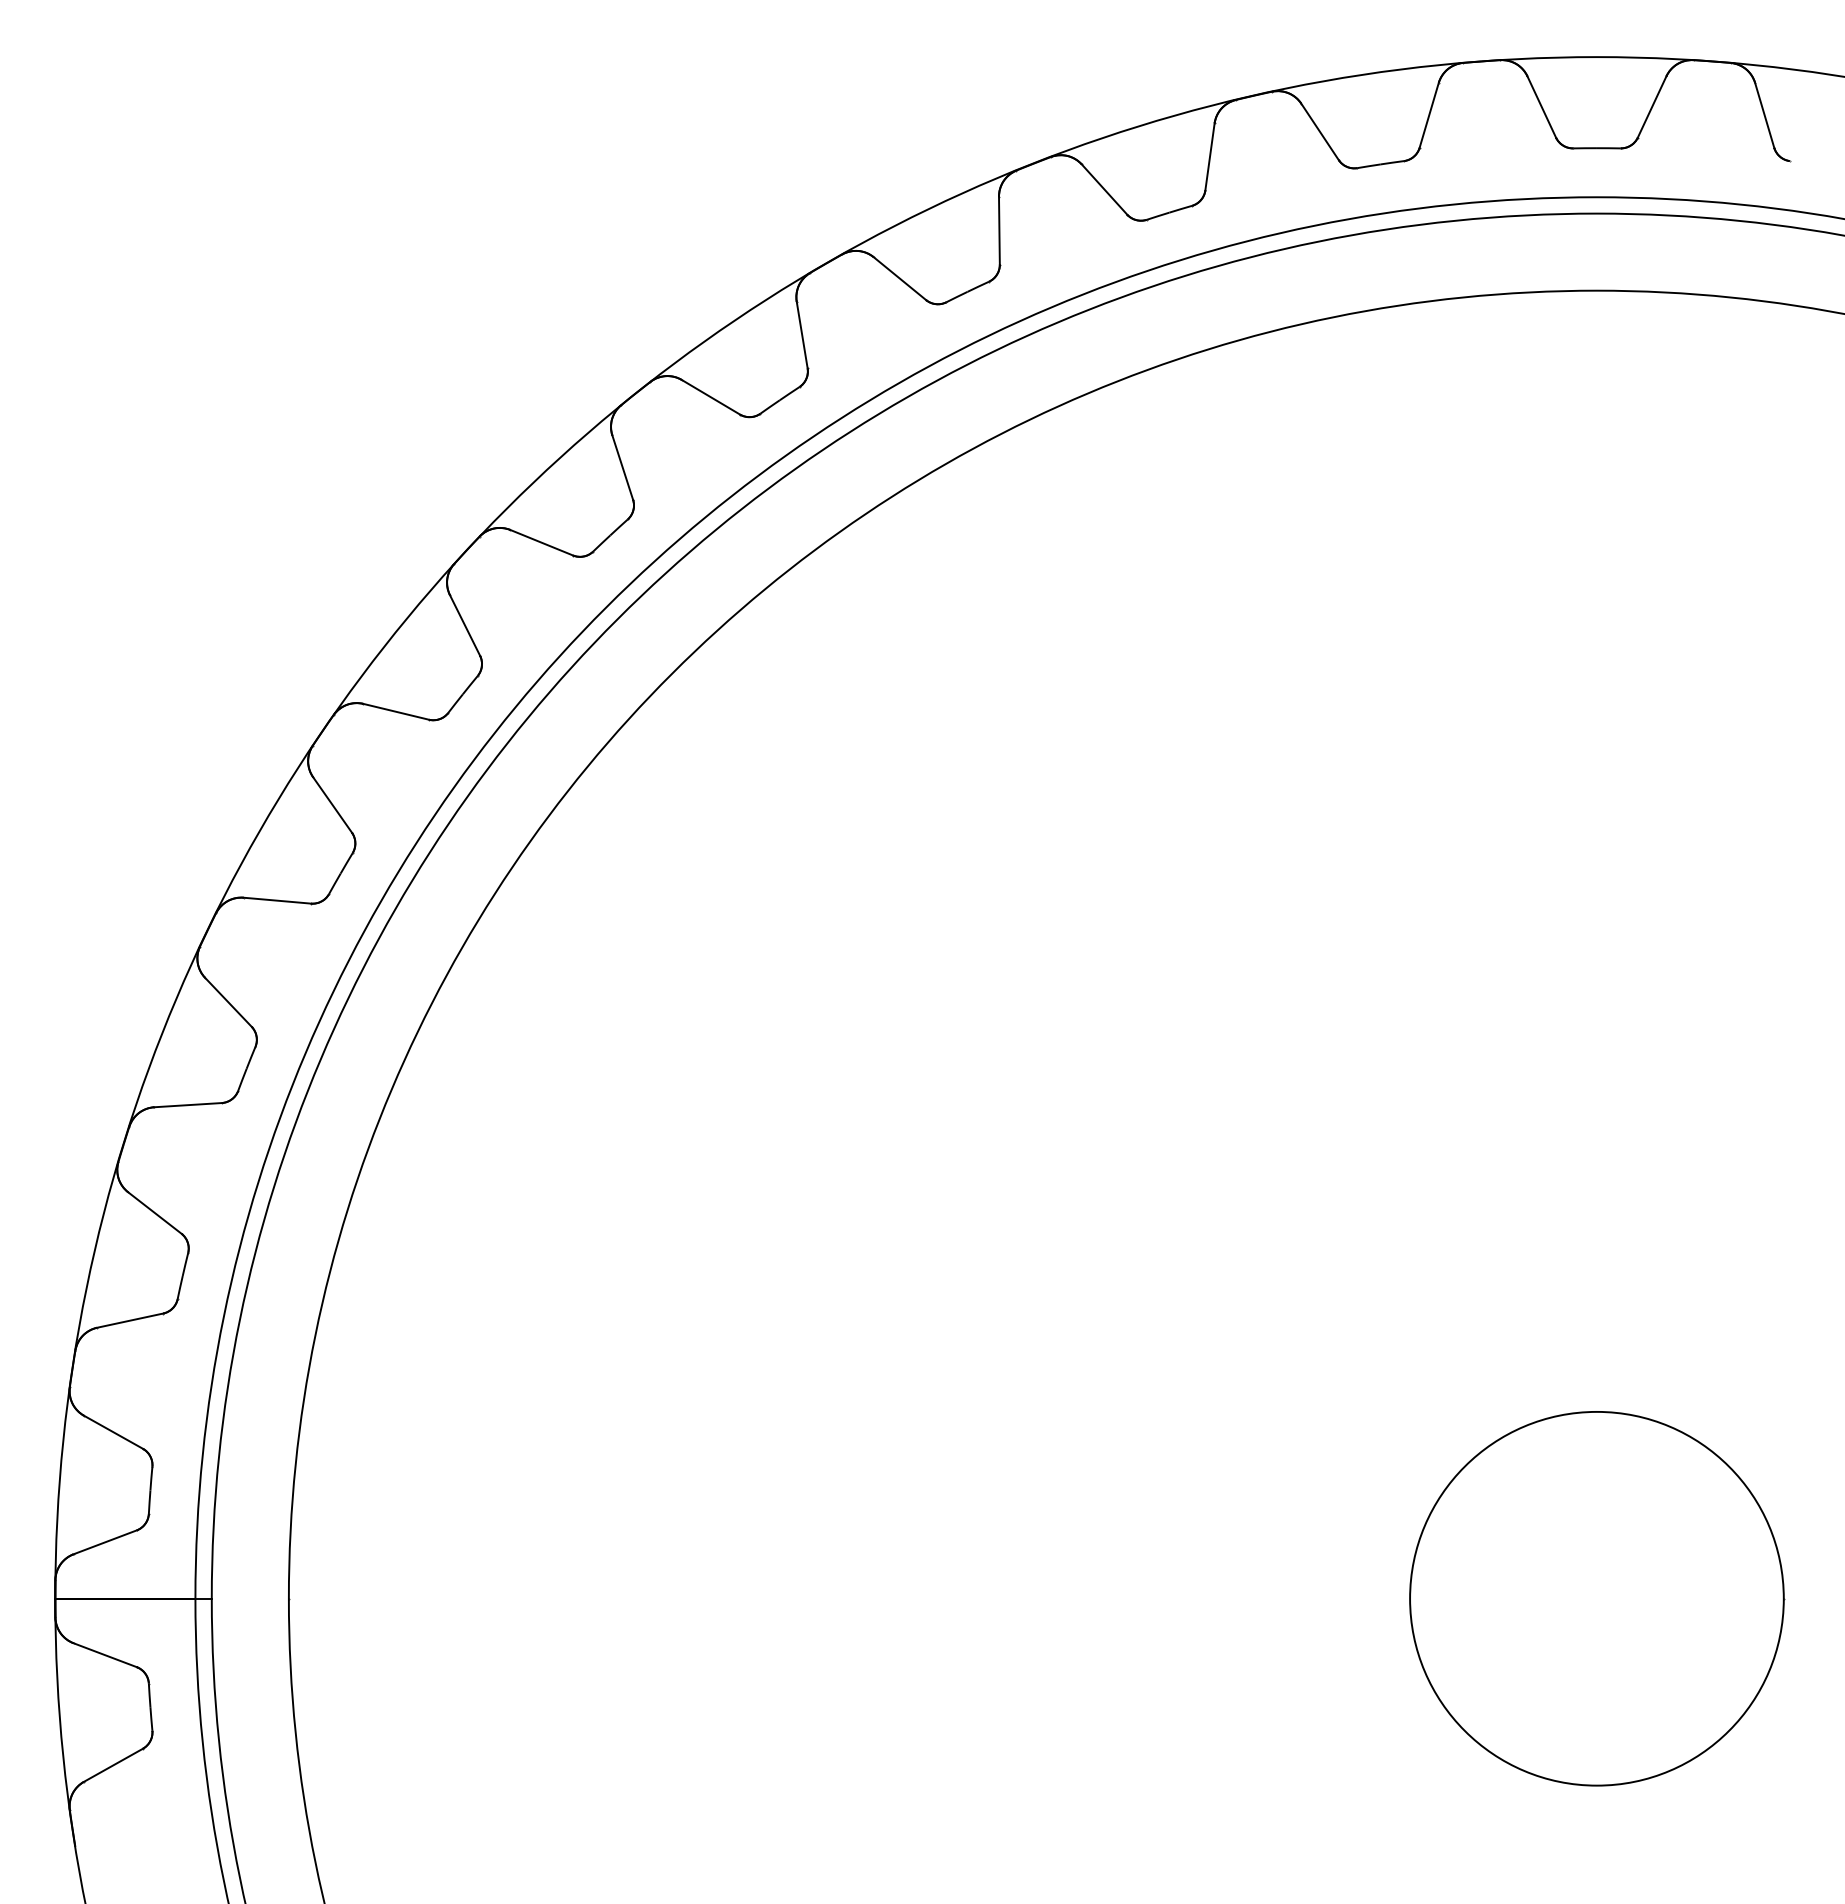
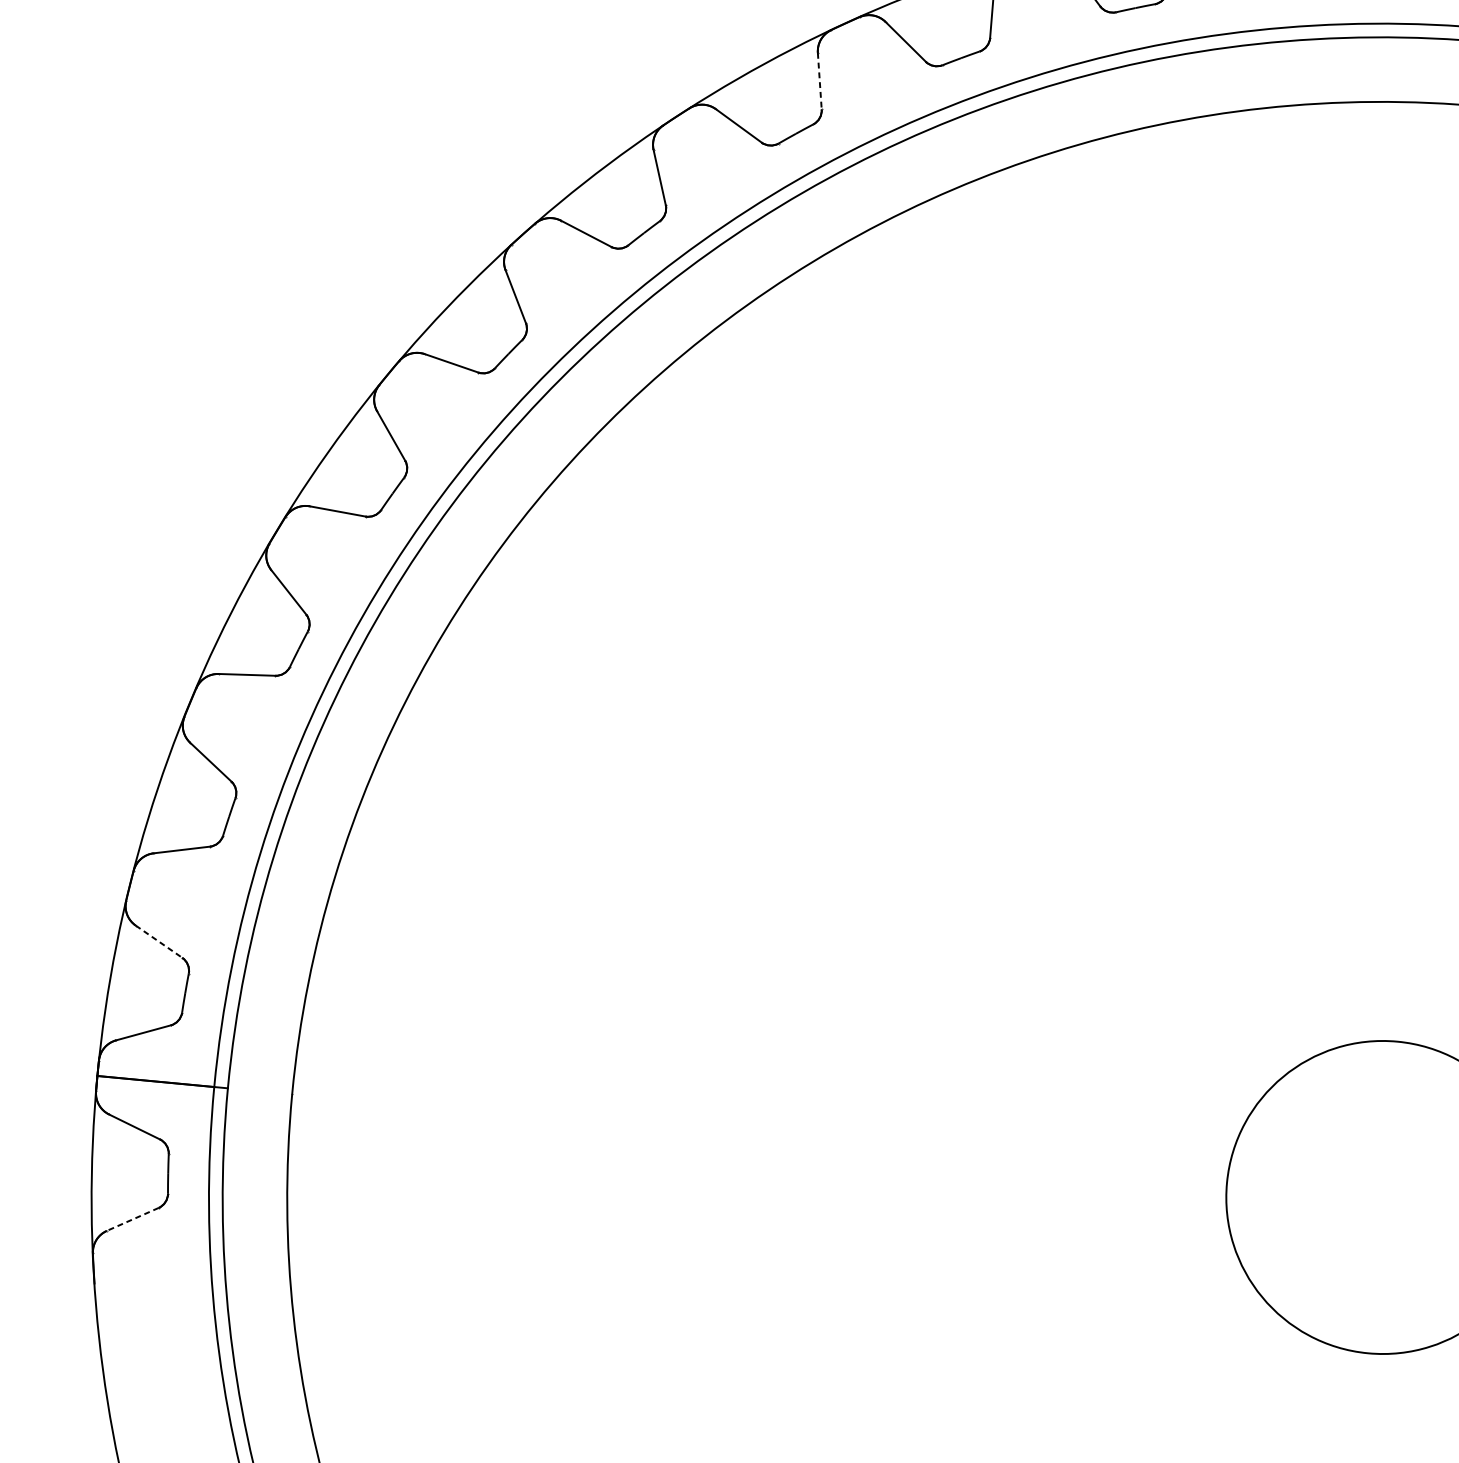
line: (802, 335) -> (819, 81), solid -> dashed
line: (113, 1432) -> (159, 941), solid -> dashed
line: (113, 1765) -> (132, 1219), solid -> dashed

